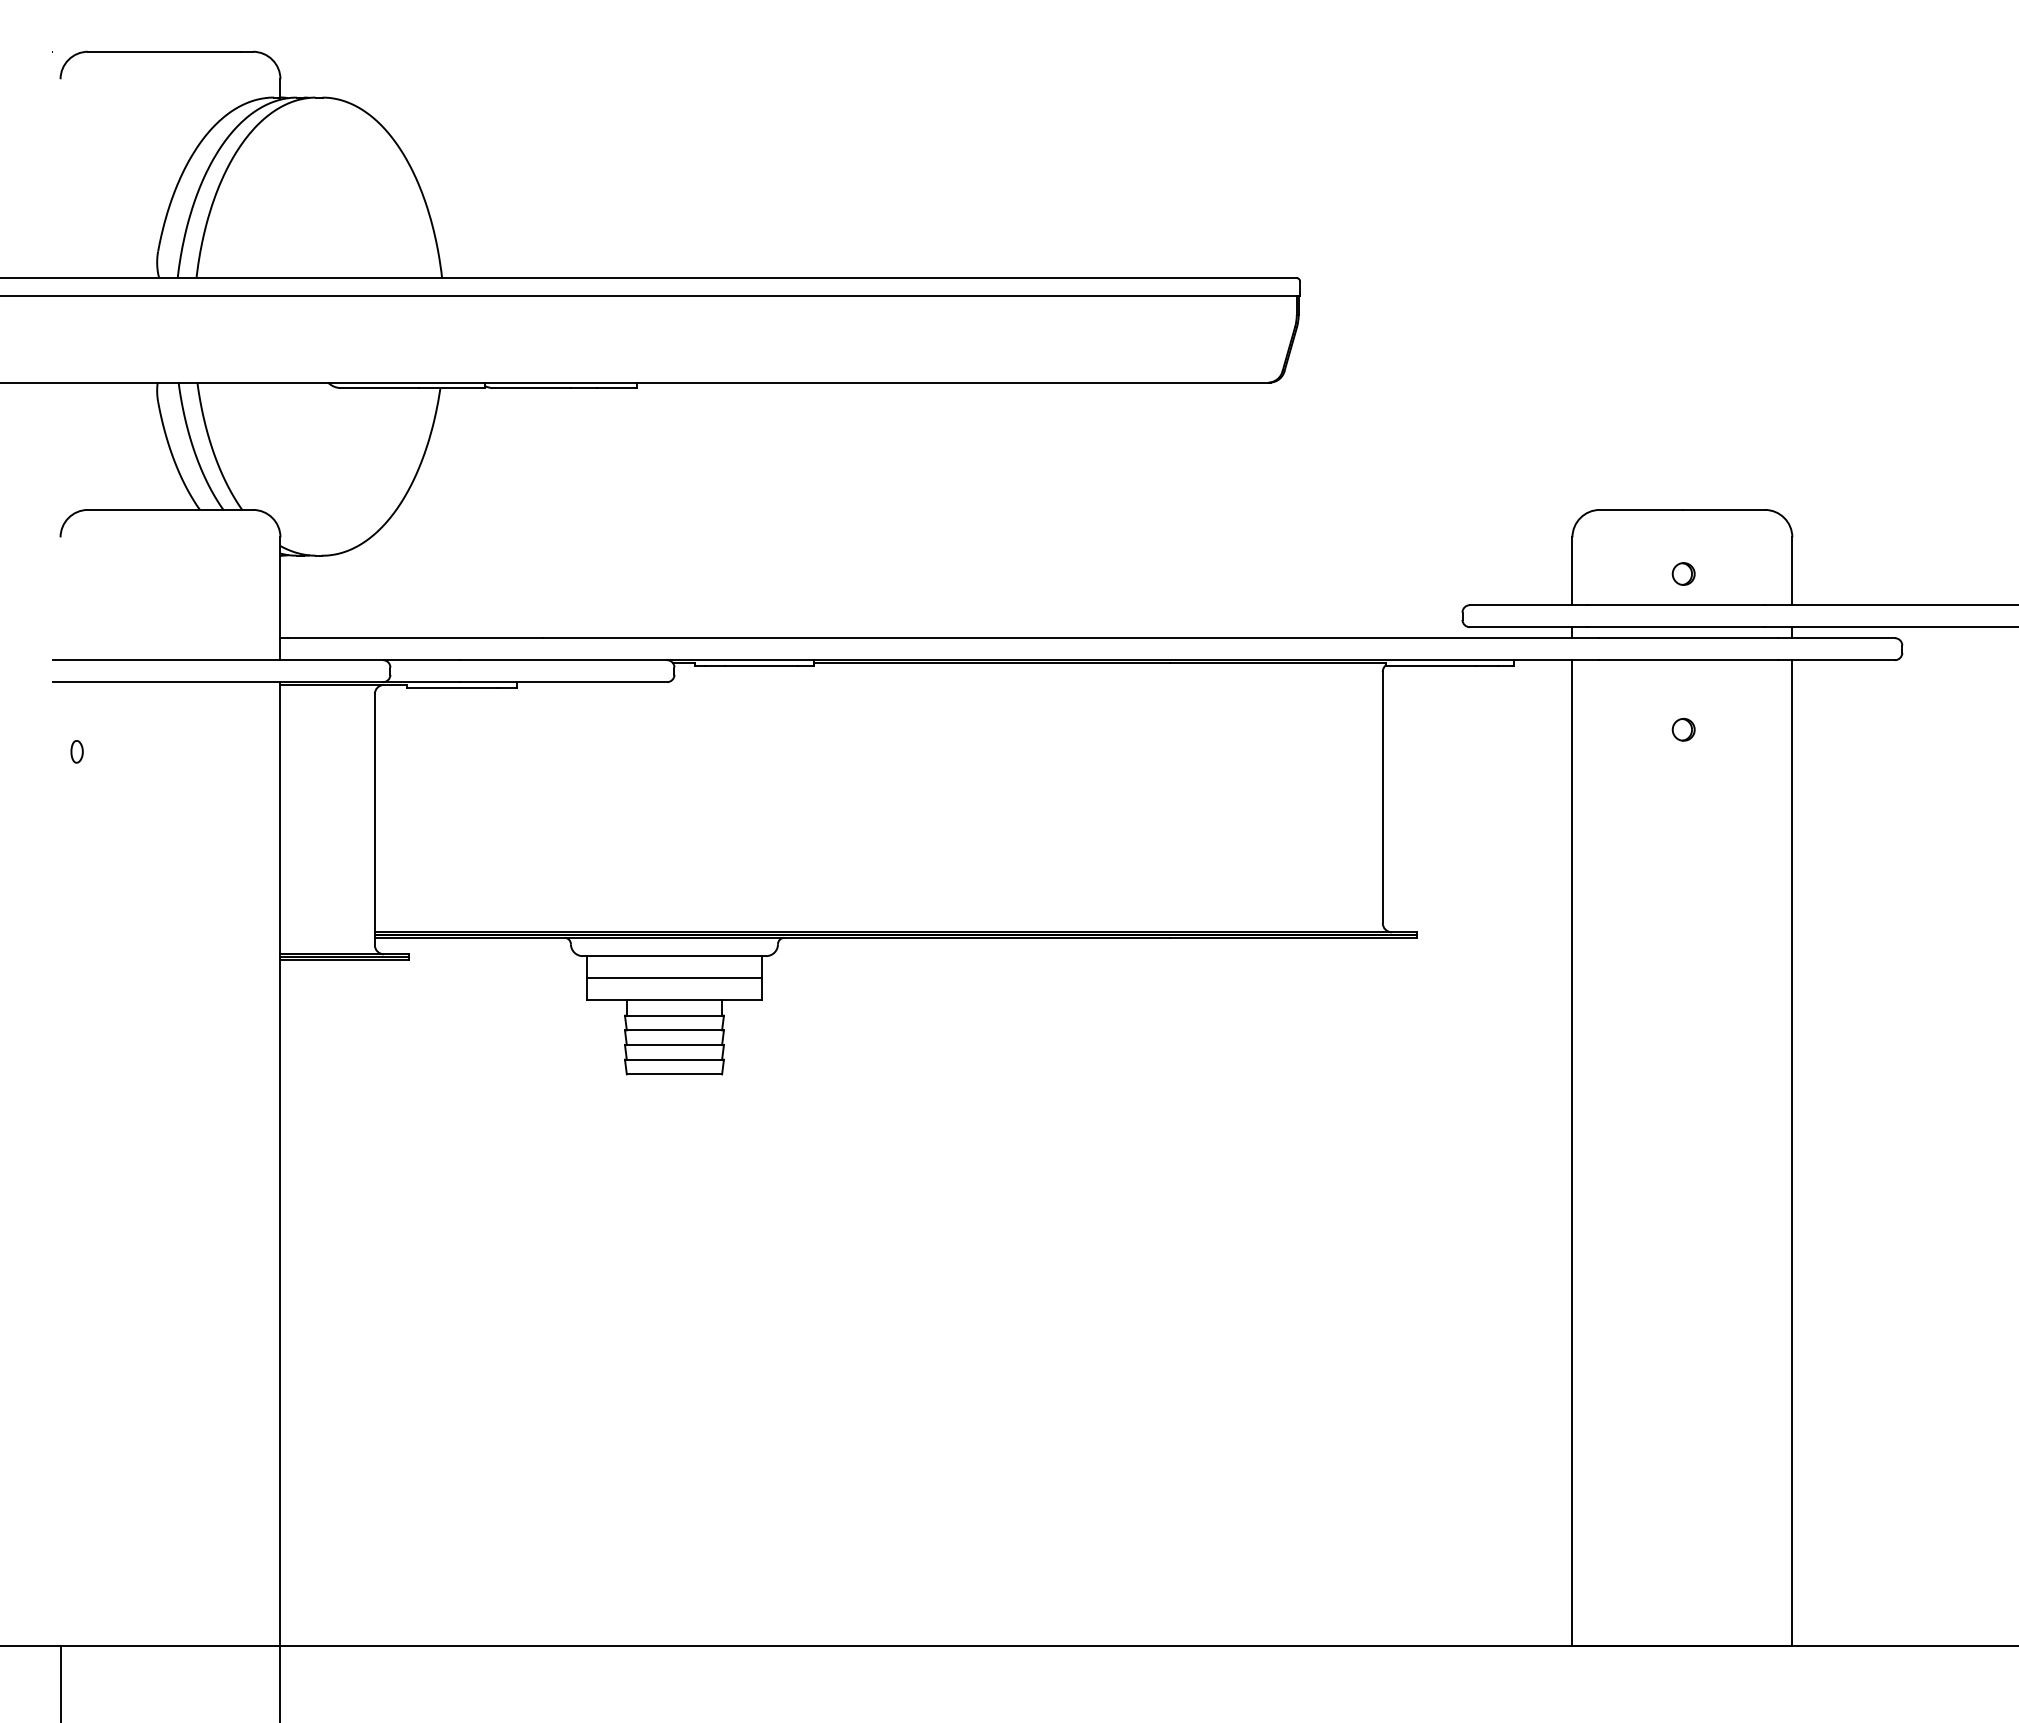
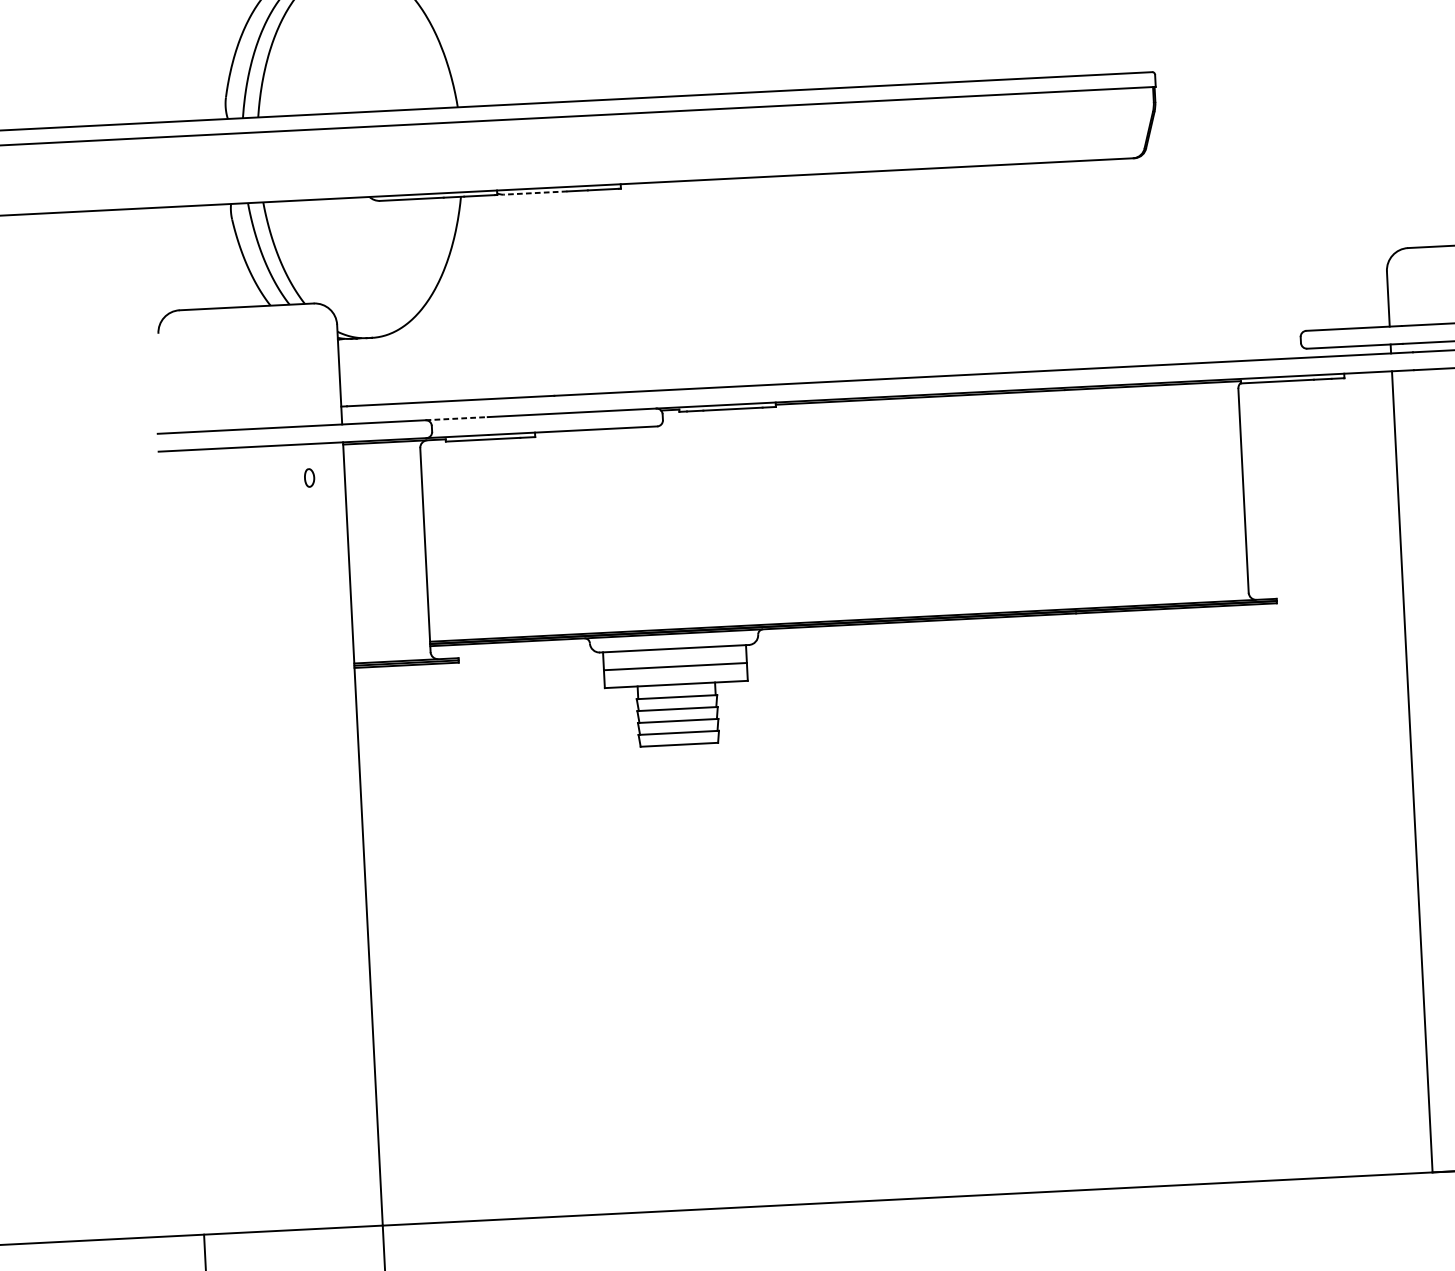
line: (531, 388) -> (534, 193), solid -> dashed
line: (421, 660) -> (456, 418), solid -> dashed
part: (76, 751) -> (309, 477), moved

